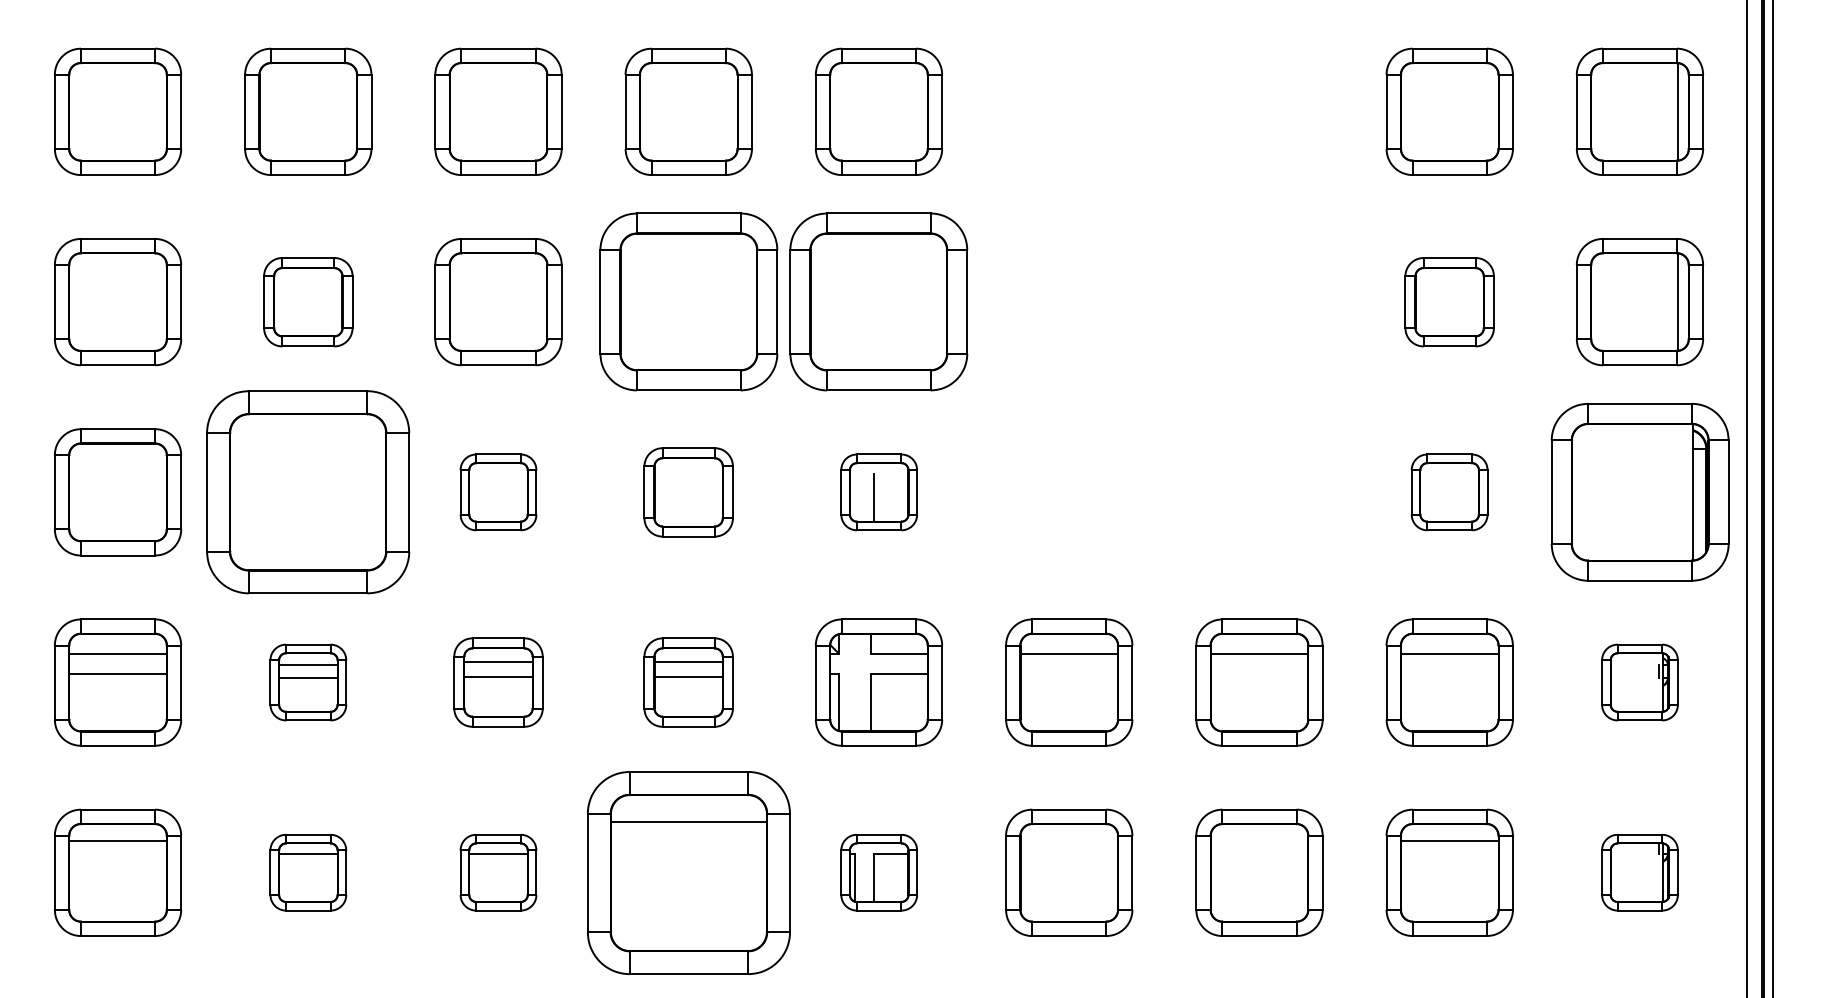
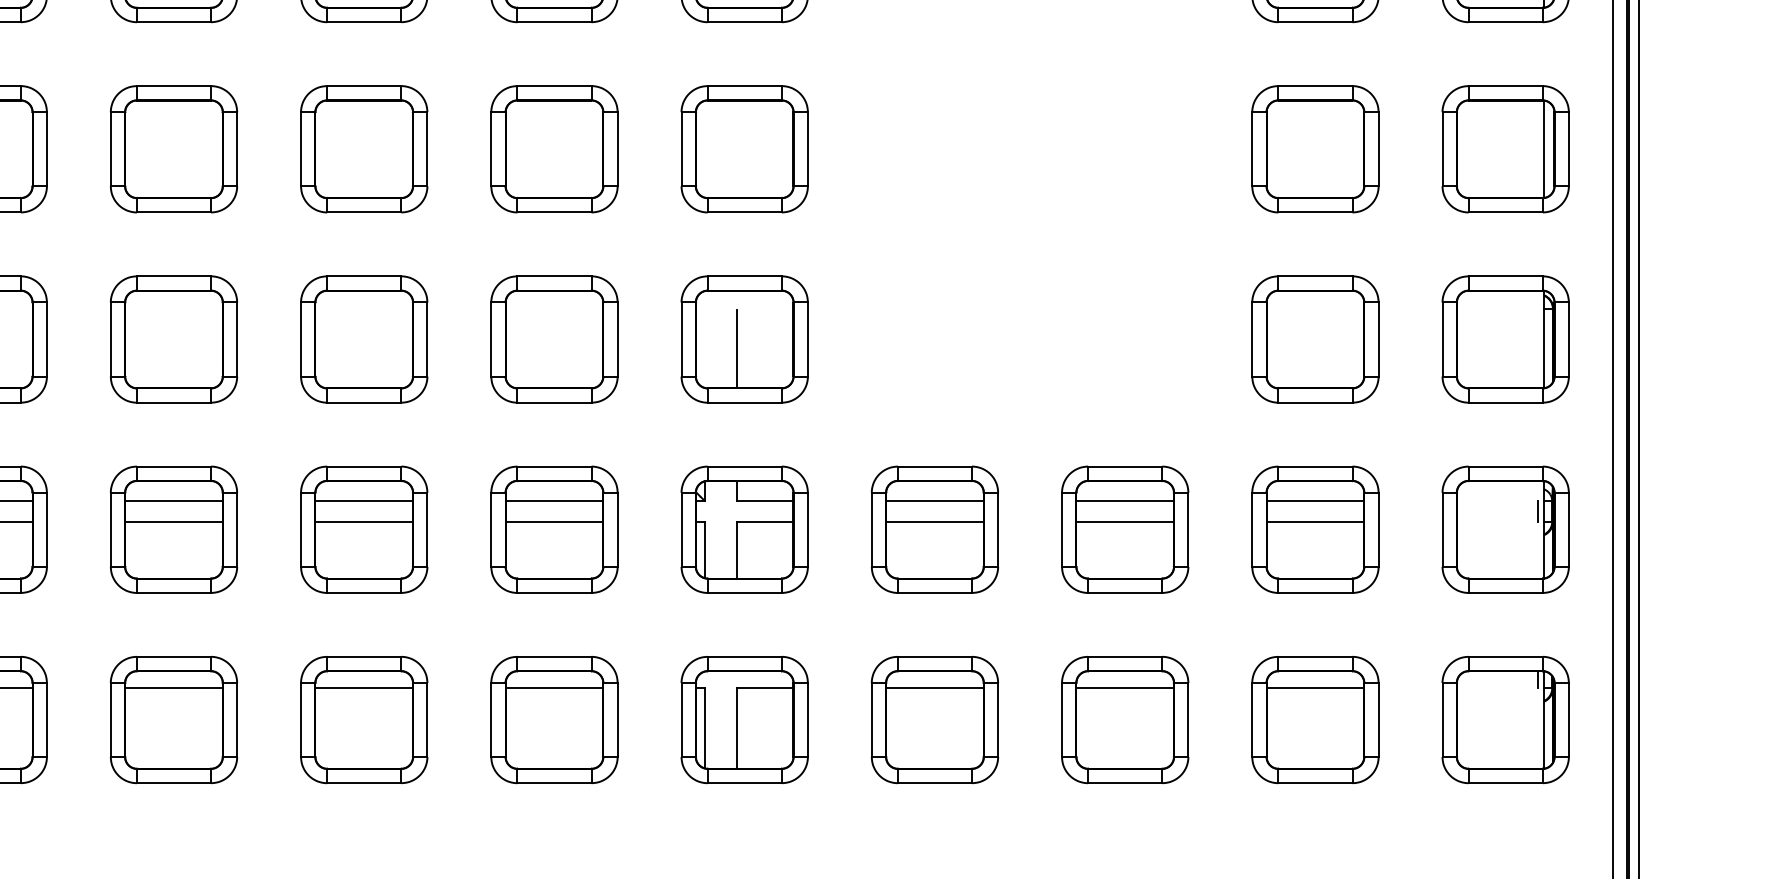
part: (308, 302) -> (174, 149), size x1.43
part: (688, 302) -> (554, 149), size x0.71
part: (879, 302) -> (745, 149), size x0.71
part: (1449, 302) -> (1315, 149), size x1.43
part: (308, 492) -> (174, 339), size x0.62
part: (498, 492) -> (364, 339), size x1.67
part: (688, 492) -> (554, 339), size x1.43
part: (879, 492) -> (745, 339), size x1.67
part: (1449, 492) -> (1315, 339), size x1.67
part: (1639, 492) -> (1505, 339), size x0.71
line: (1069, 674) -> (935, 521), added
line: (1259, 674) -> (1125, 521), added
line: (1449, 674) -> (1315, 521), added
part: (308, 682) -> (174, 529), size x1.67
part: (498, 682) -> (364, 529), size x1.43
part: (688, 682) -> (554, 529), size x1.43
part: (1639, 682) -> (1505, 529), size x1.67
line: (1069, 840) -> (935, 687), added
line: (1259, 840) -> (1125, 687), added
part: (308, 872) -> (174, 719), size x1.67
part: (498, 872) -> (364, 719), size x1.67
part: (688, 872) -> (554, 719), size x0.62
part: (879, 872) -> (745, 719), size x1.67
part: (1639, 872) -> (1505, 719), size x1.67

